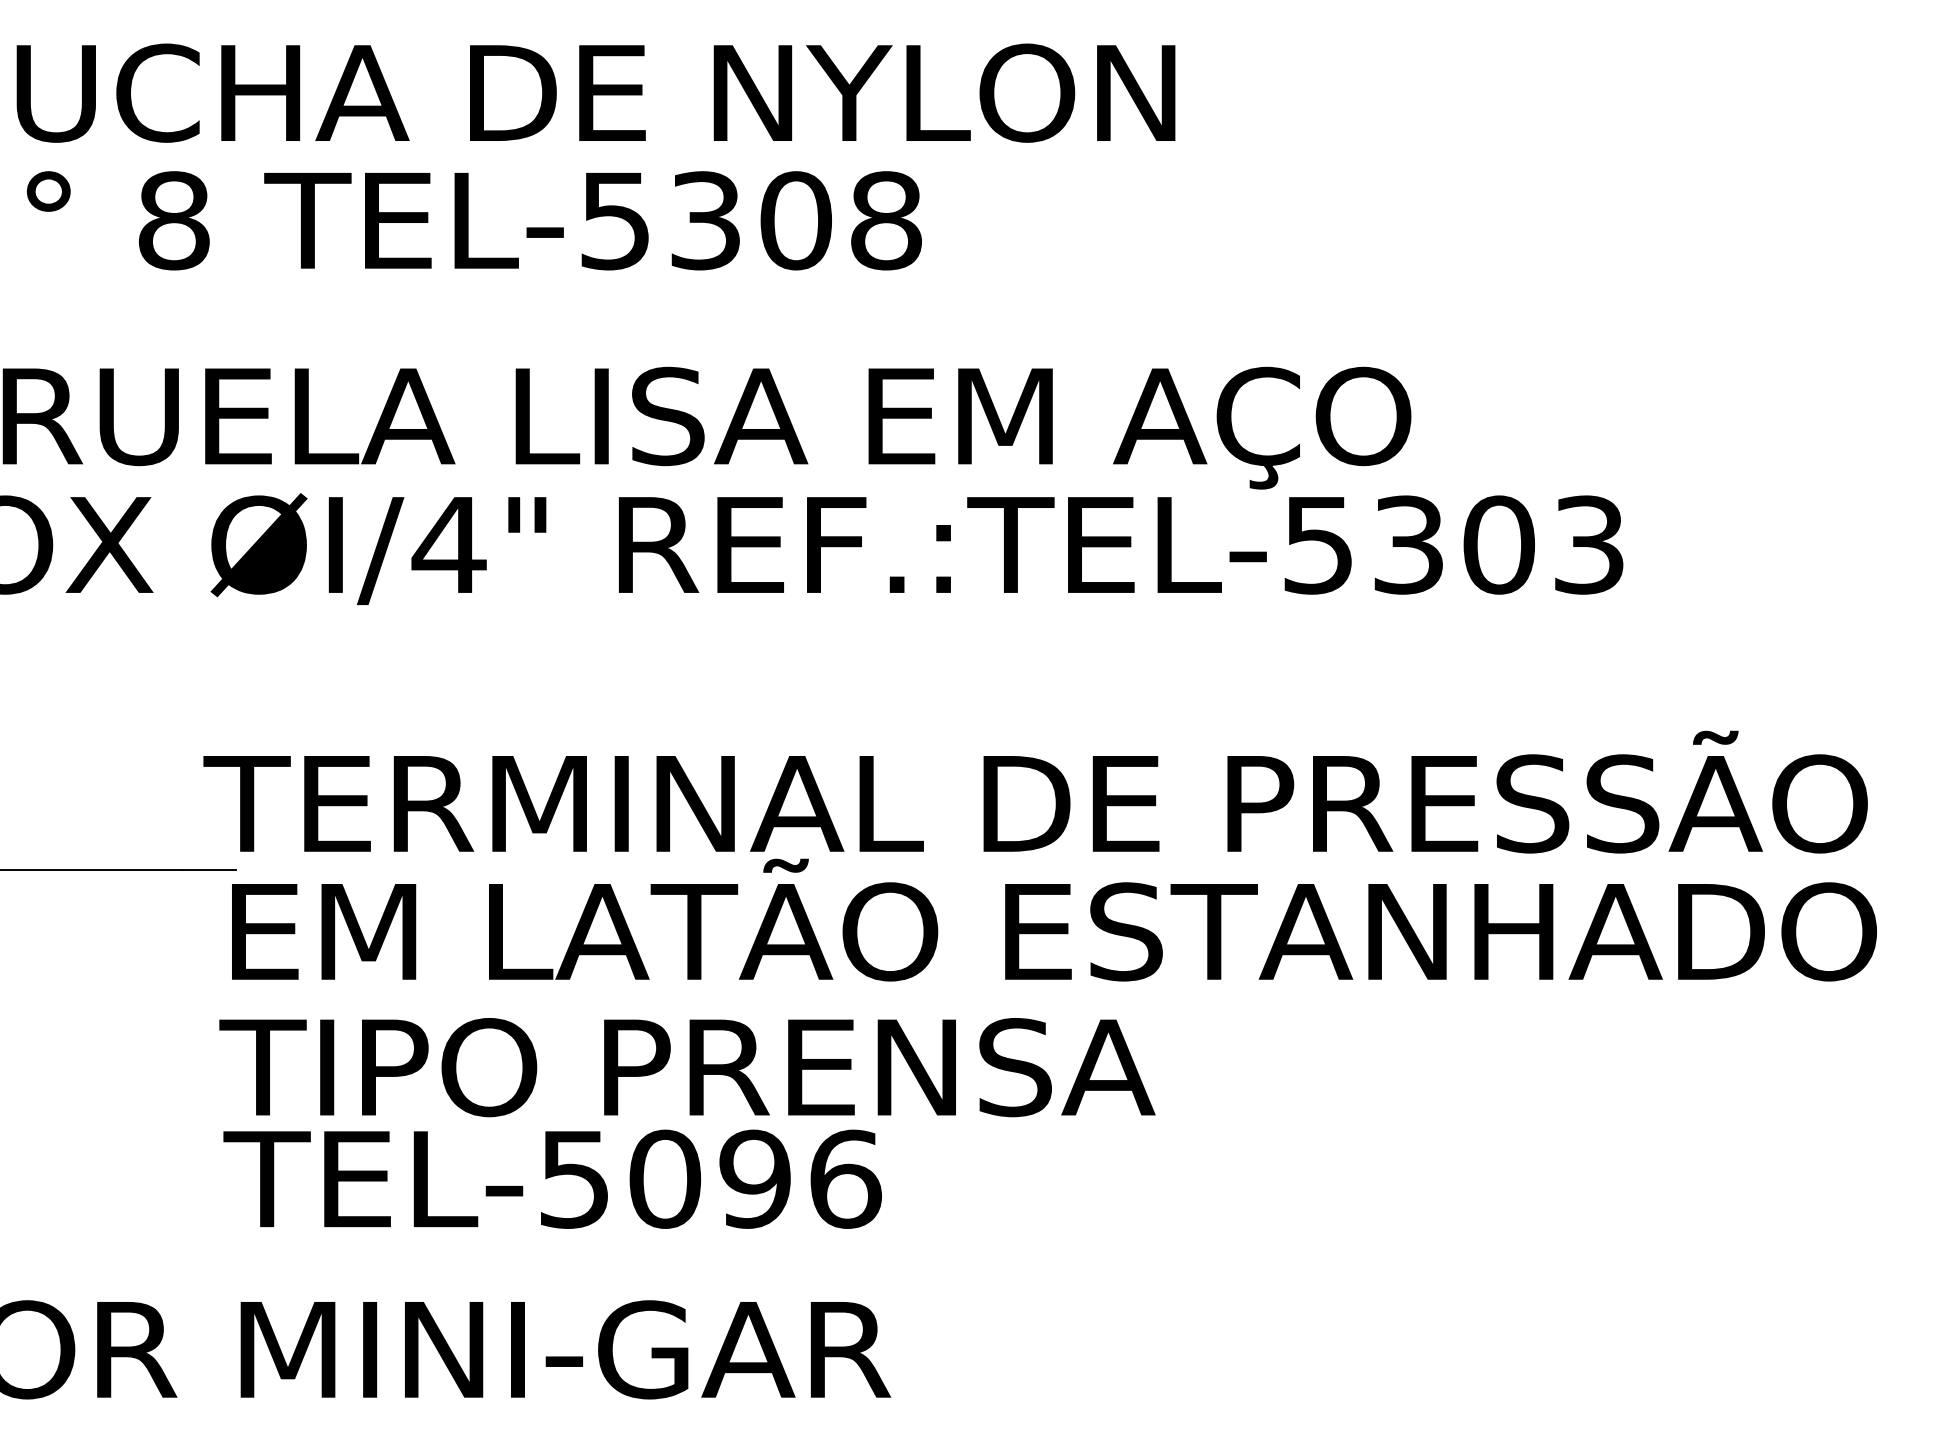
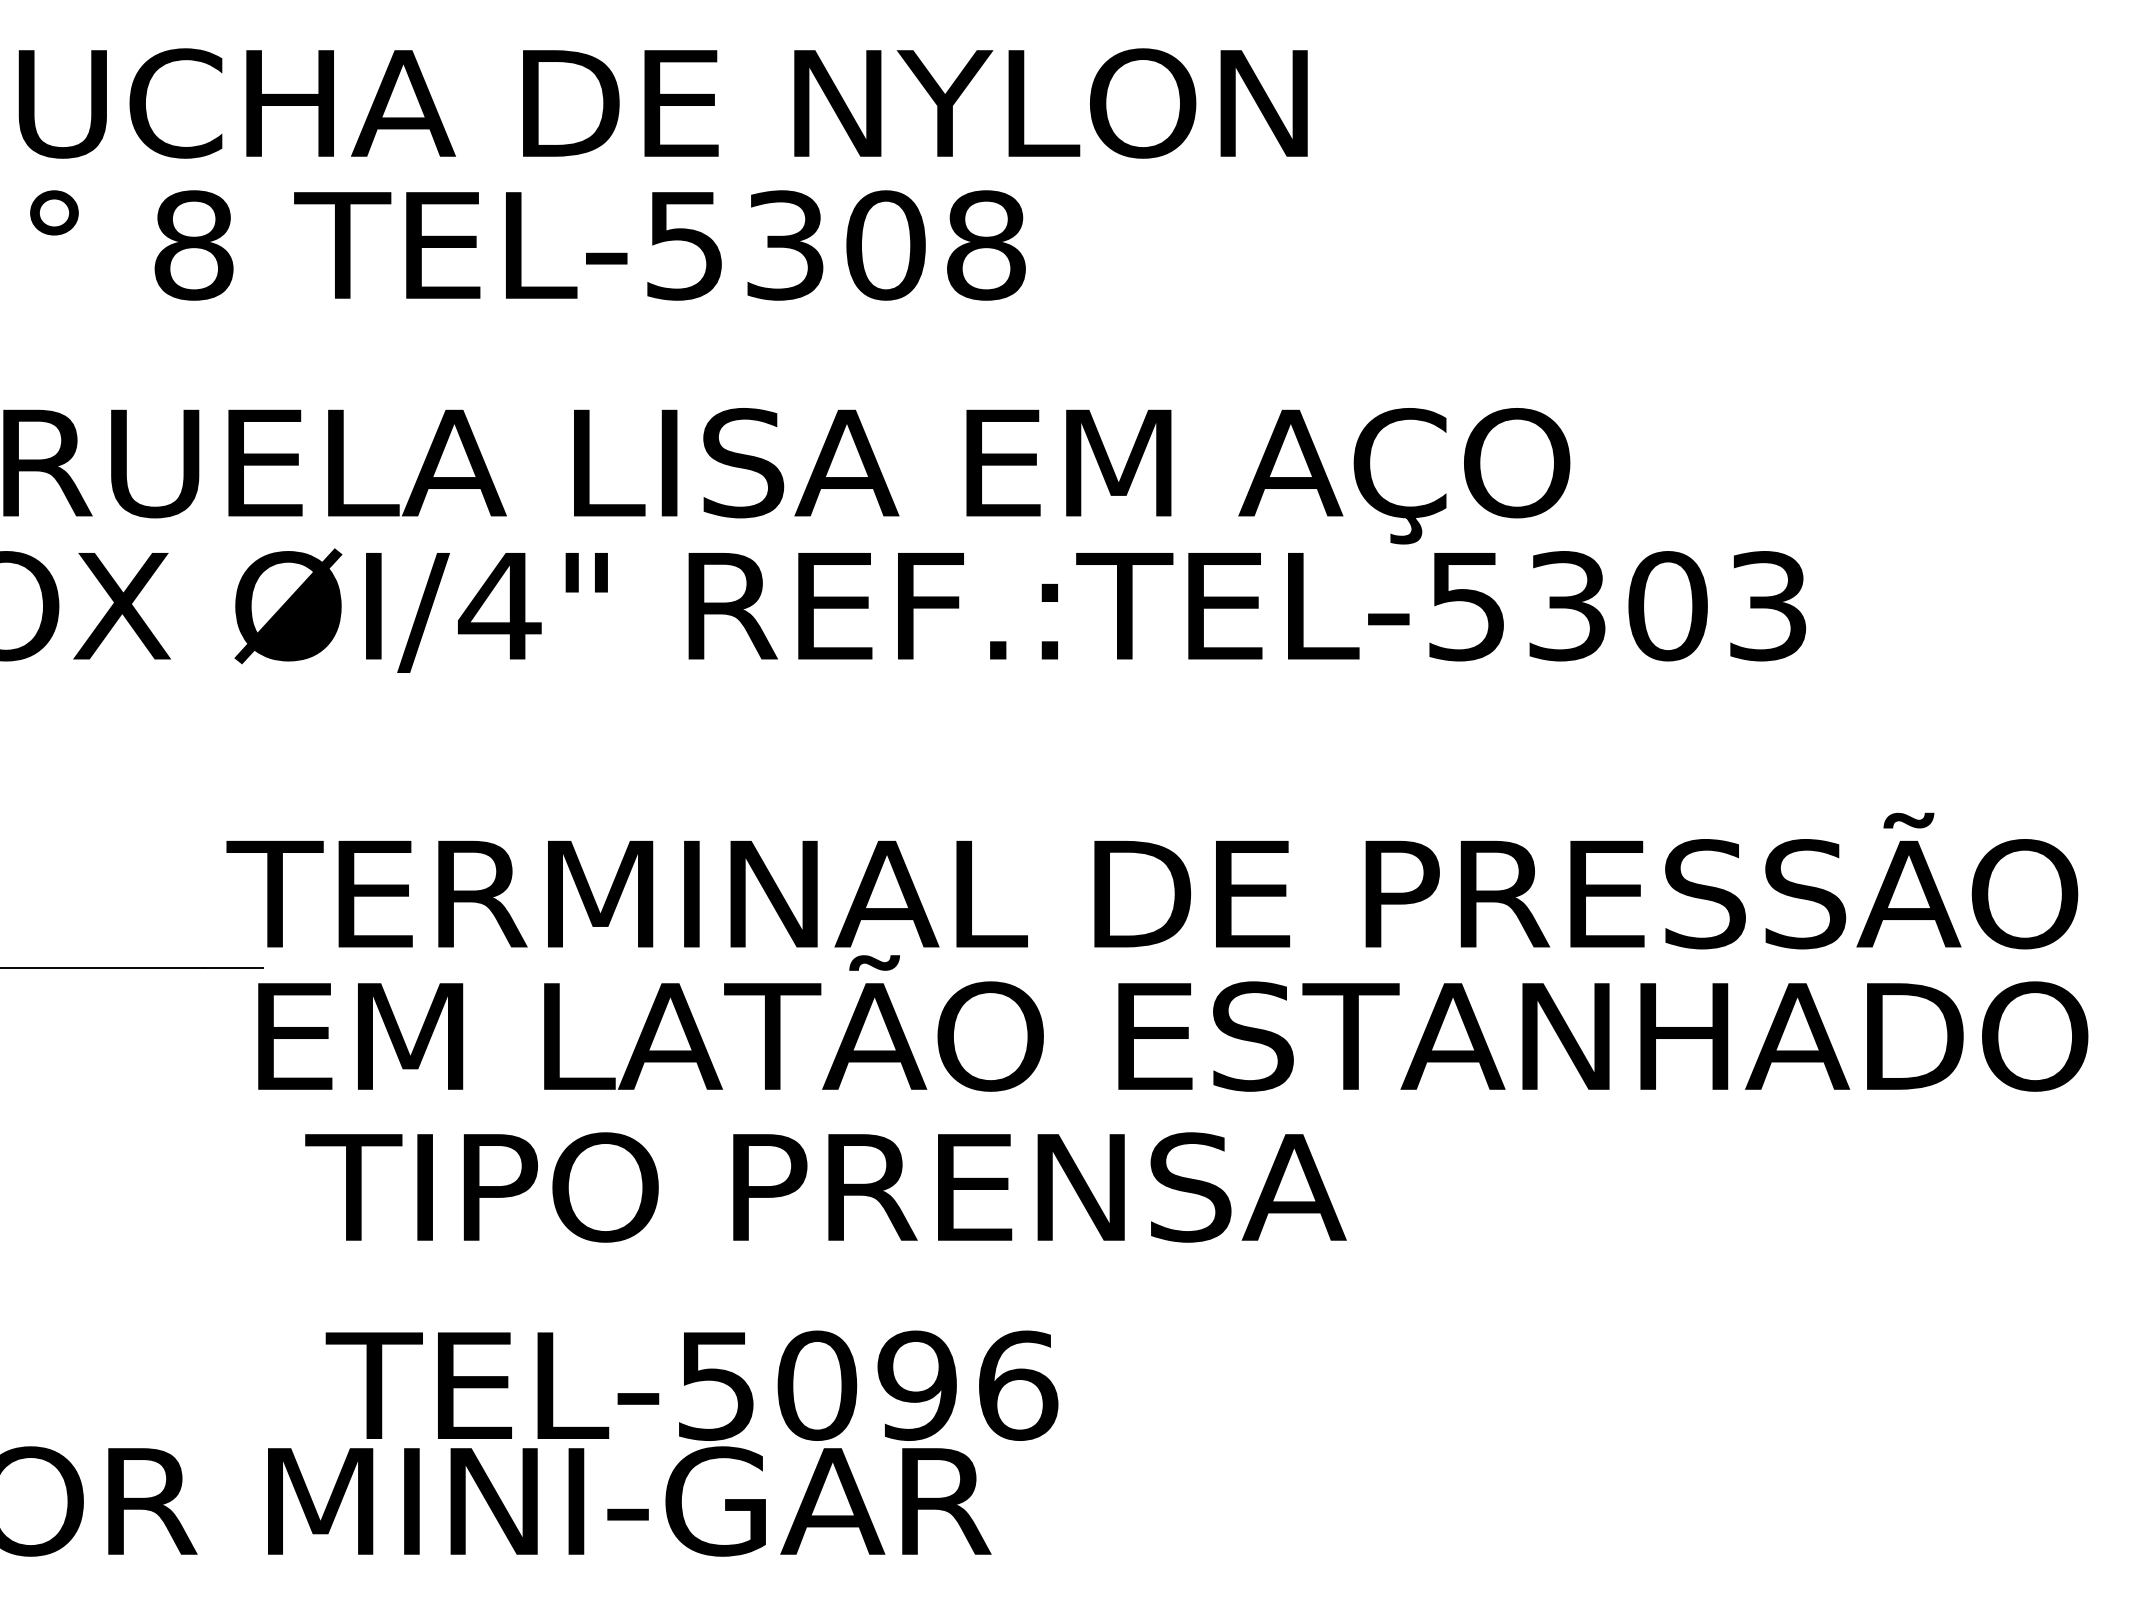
text: (687, 1067) -> (825, 1187), moved
text: (552, 1179) -> (691, 1385), moved

